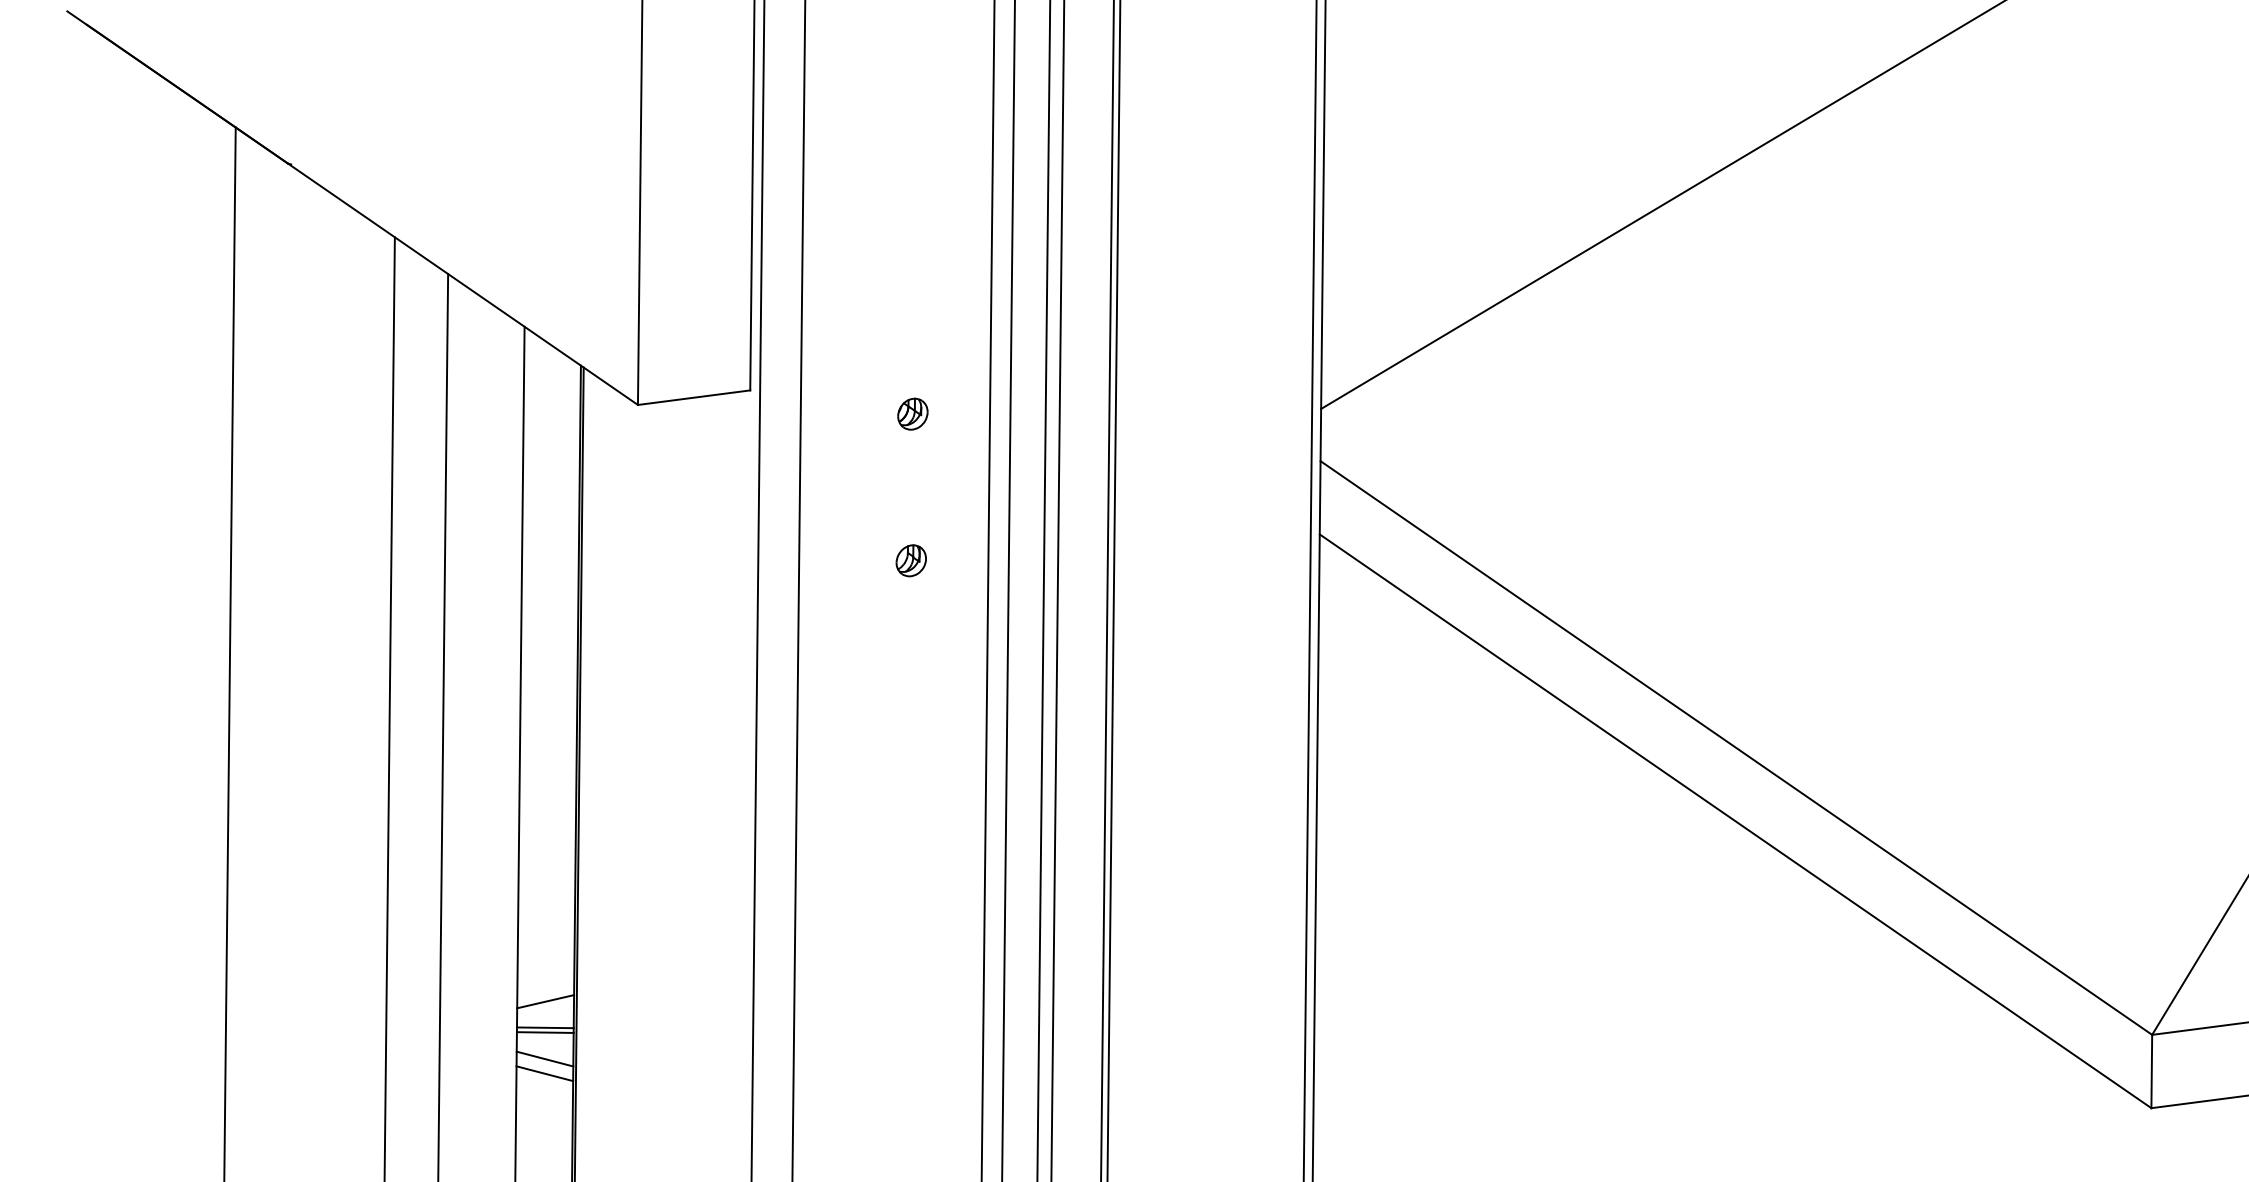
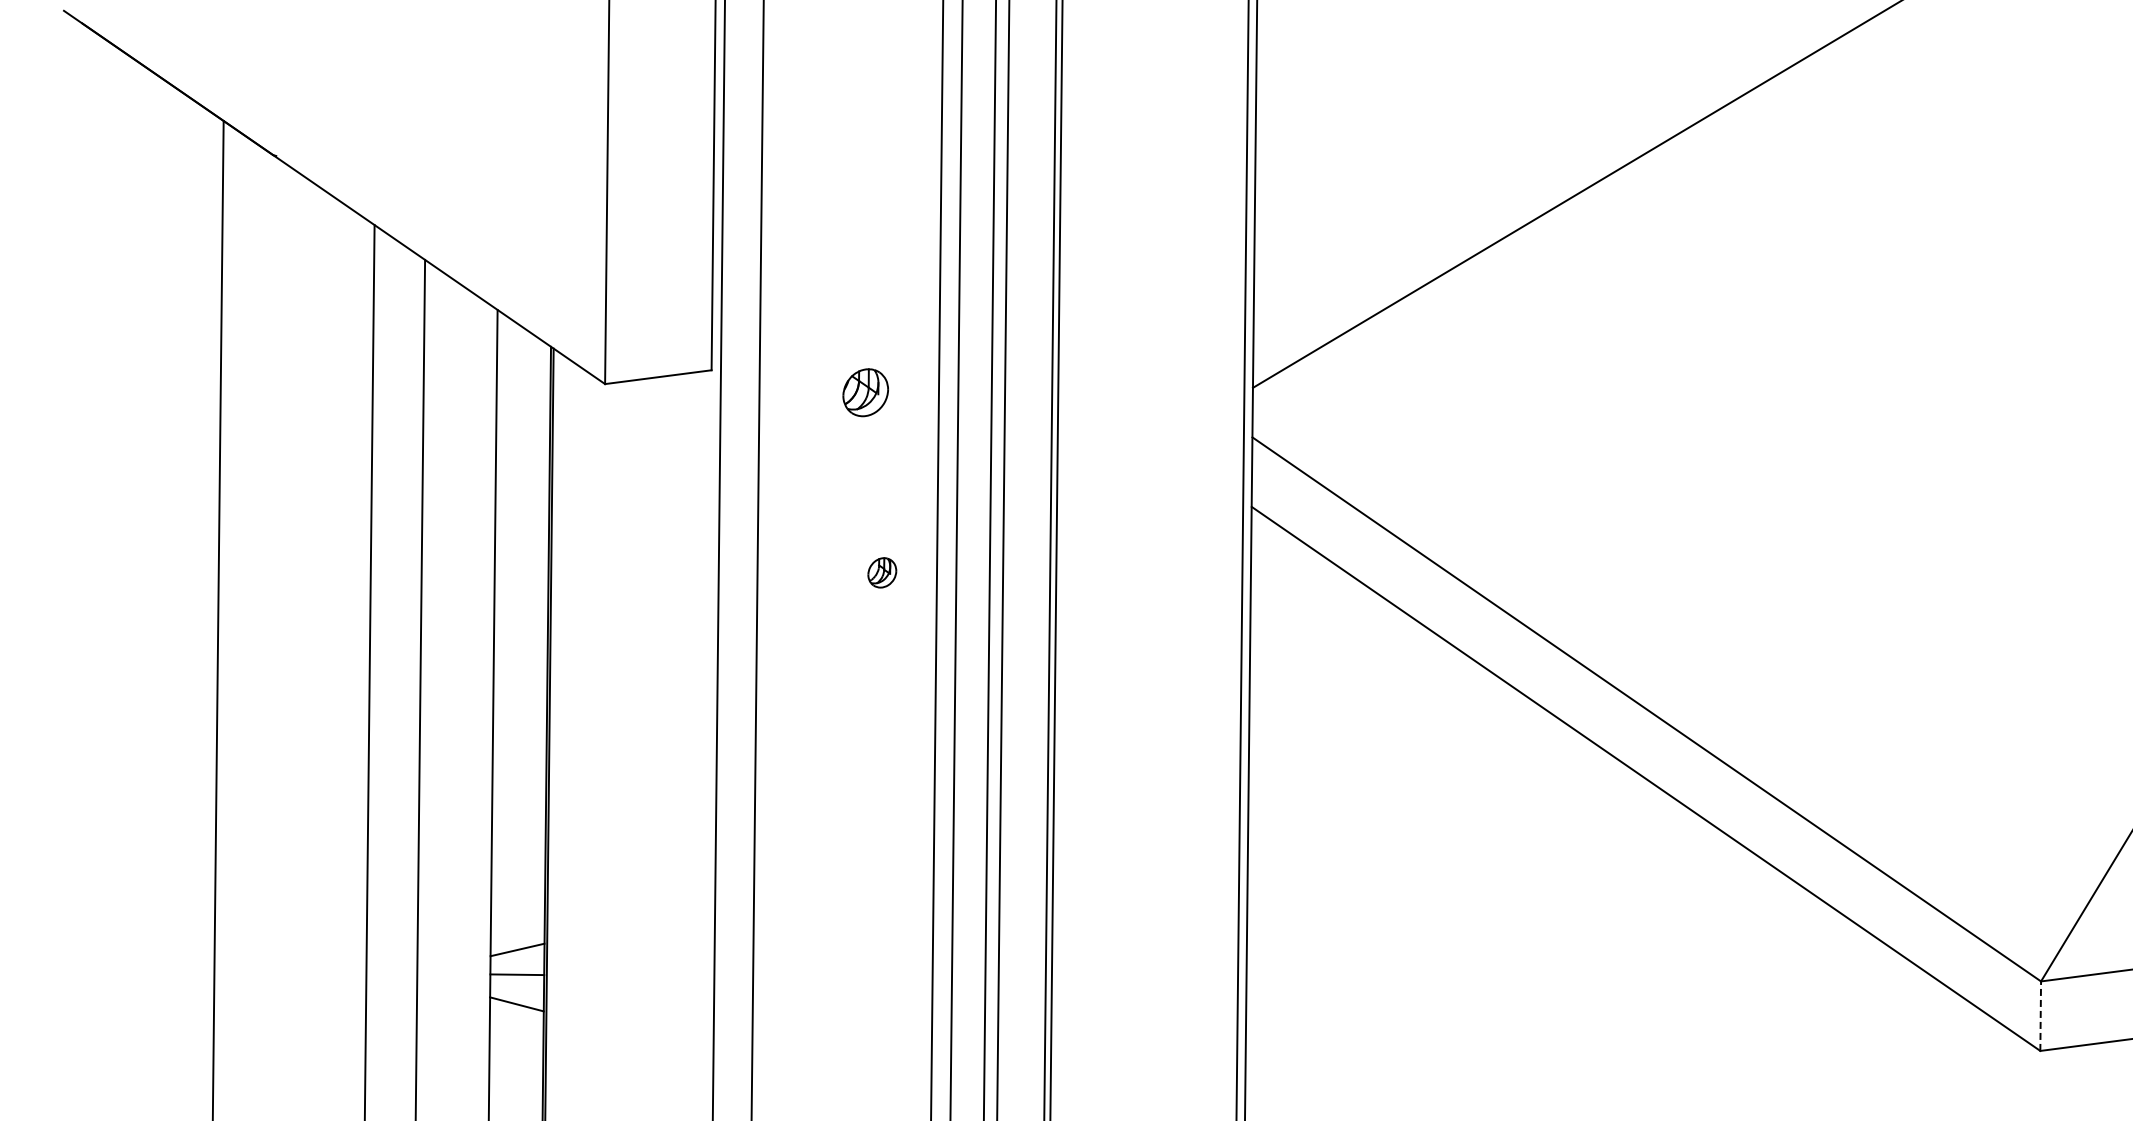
part: (912, 413) -> (865, 392), size x1.6
part: (911, 560) -> (882, 572), moved
line: (545, 1031) -> (517, 978), removed
line: (2151, 1071) -> (2040, 1016), solid -> dashed
line: (544, 1073) -> (516, 1018), removed

